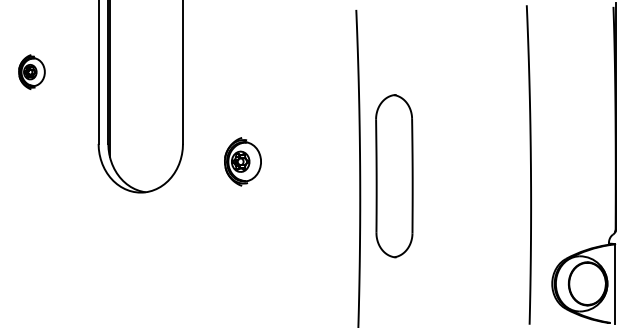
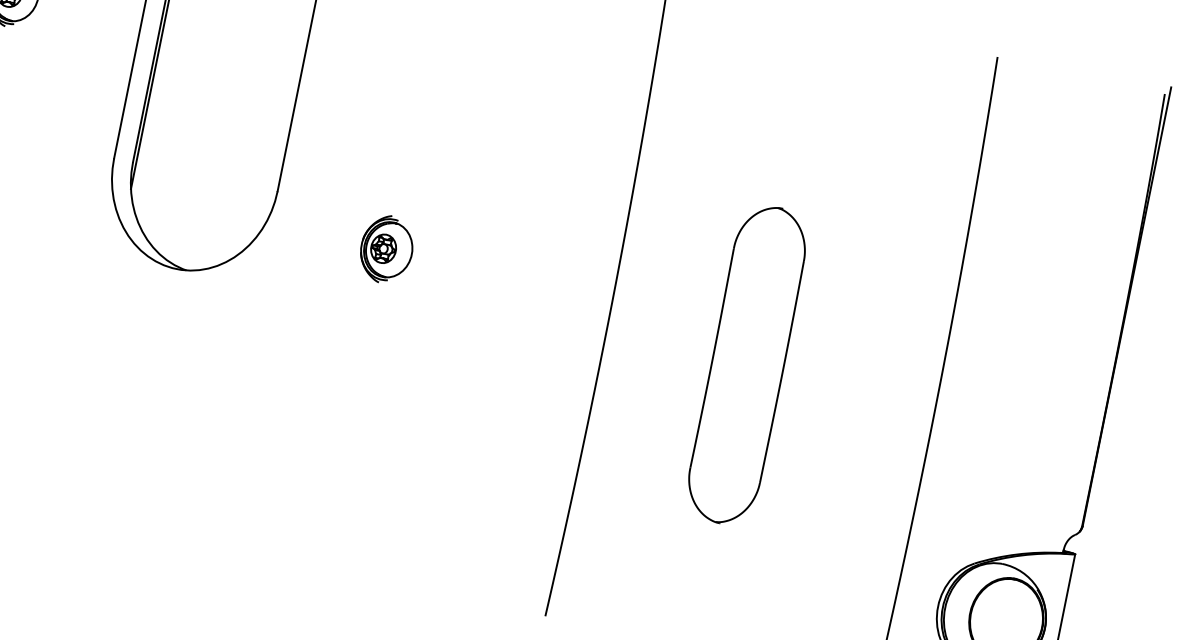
part: (242, 161) -> (385, 248), size x0.71
part: (394, 176) -> (747, 365), moved

